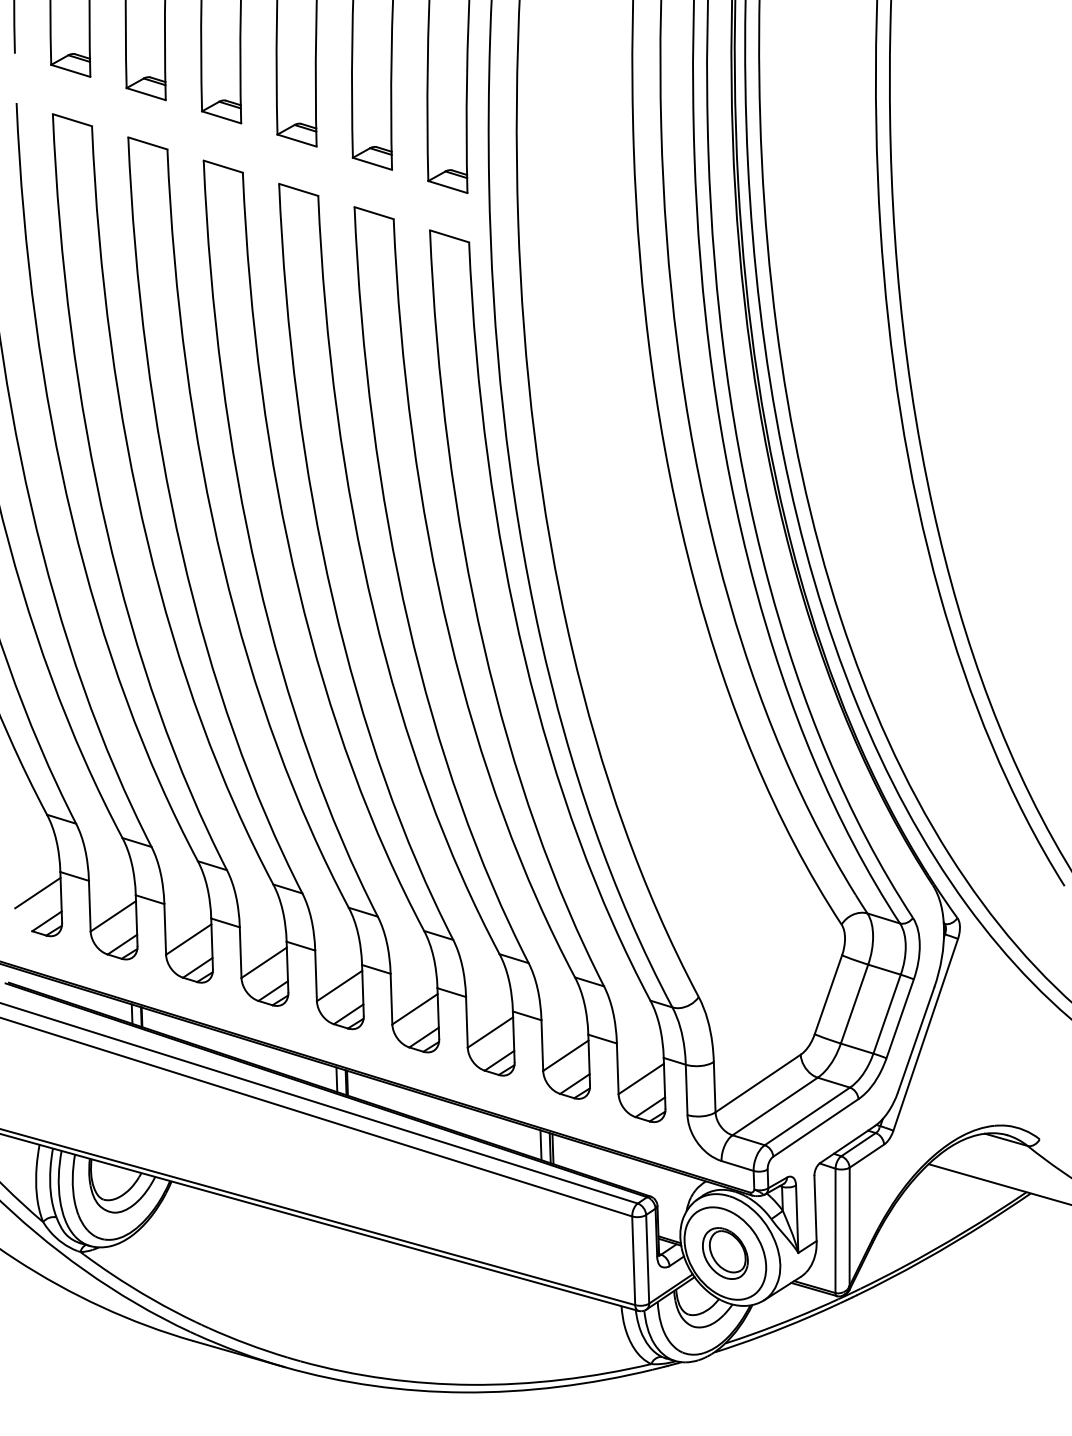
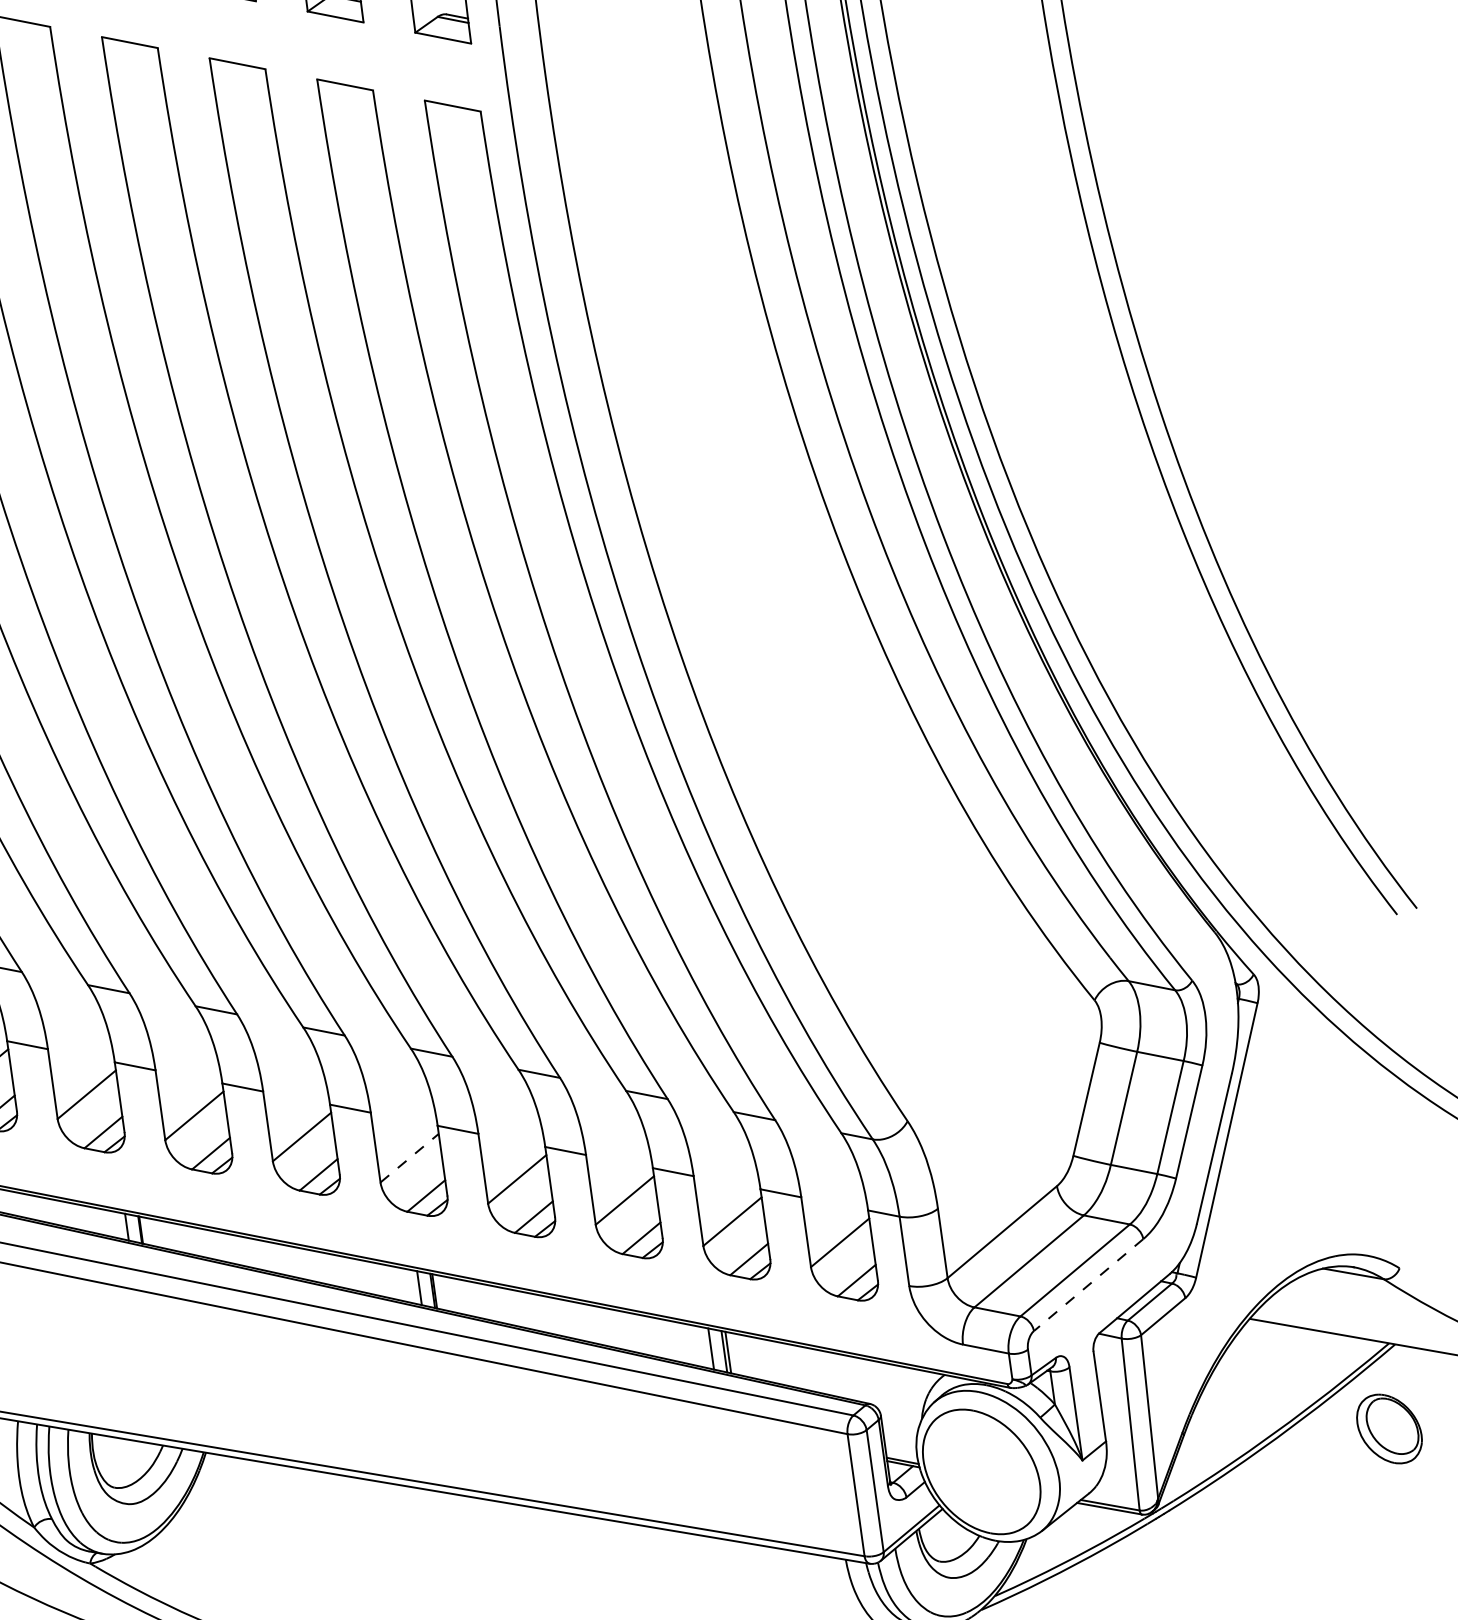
line: (340, 985) -> (410, 1157), solid -> dashed
line: (815, 1128) -> (1088, 1285), solid -> dashed
part: (725, 1253) -> (1389, 1428), moved

